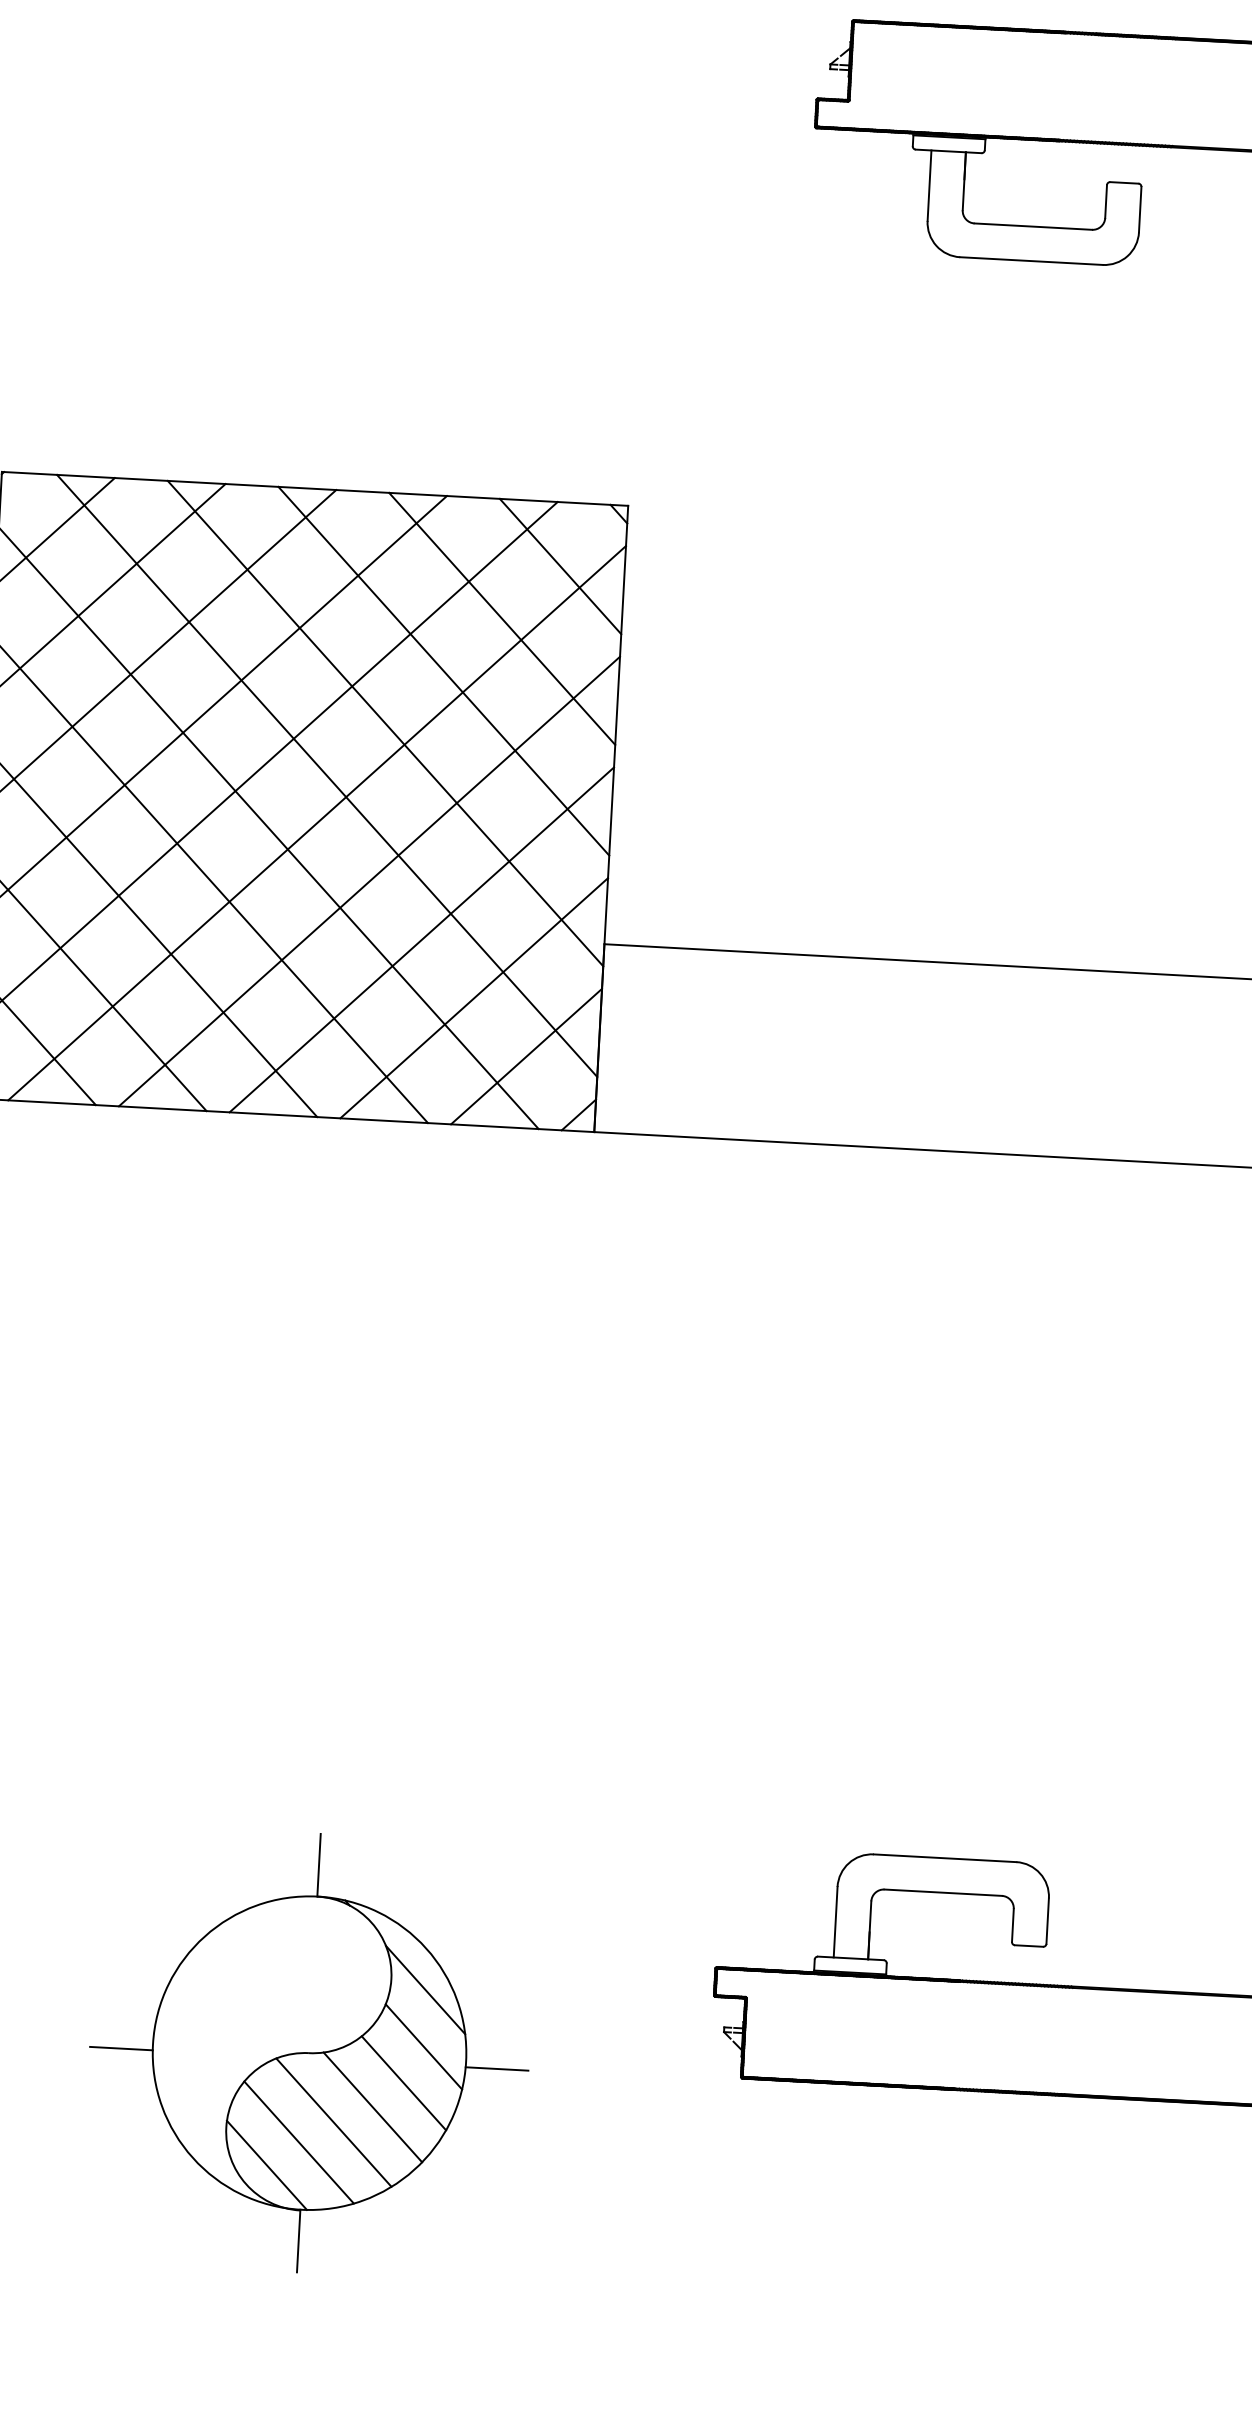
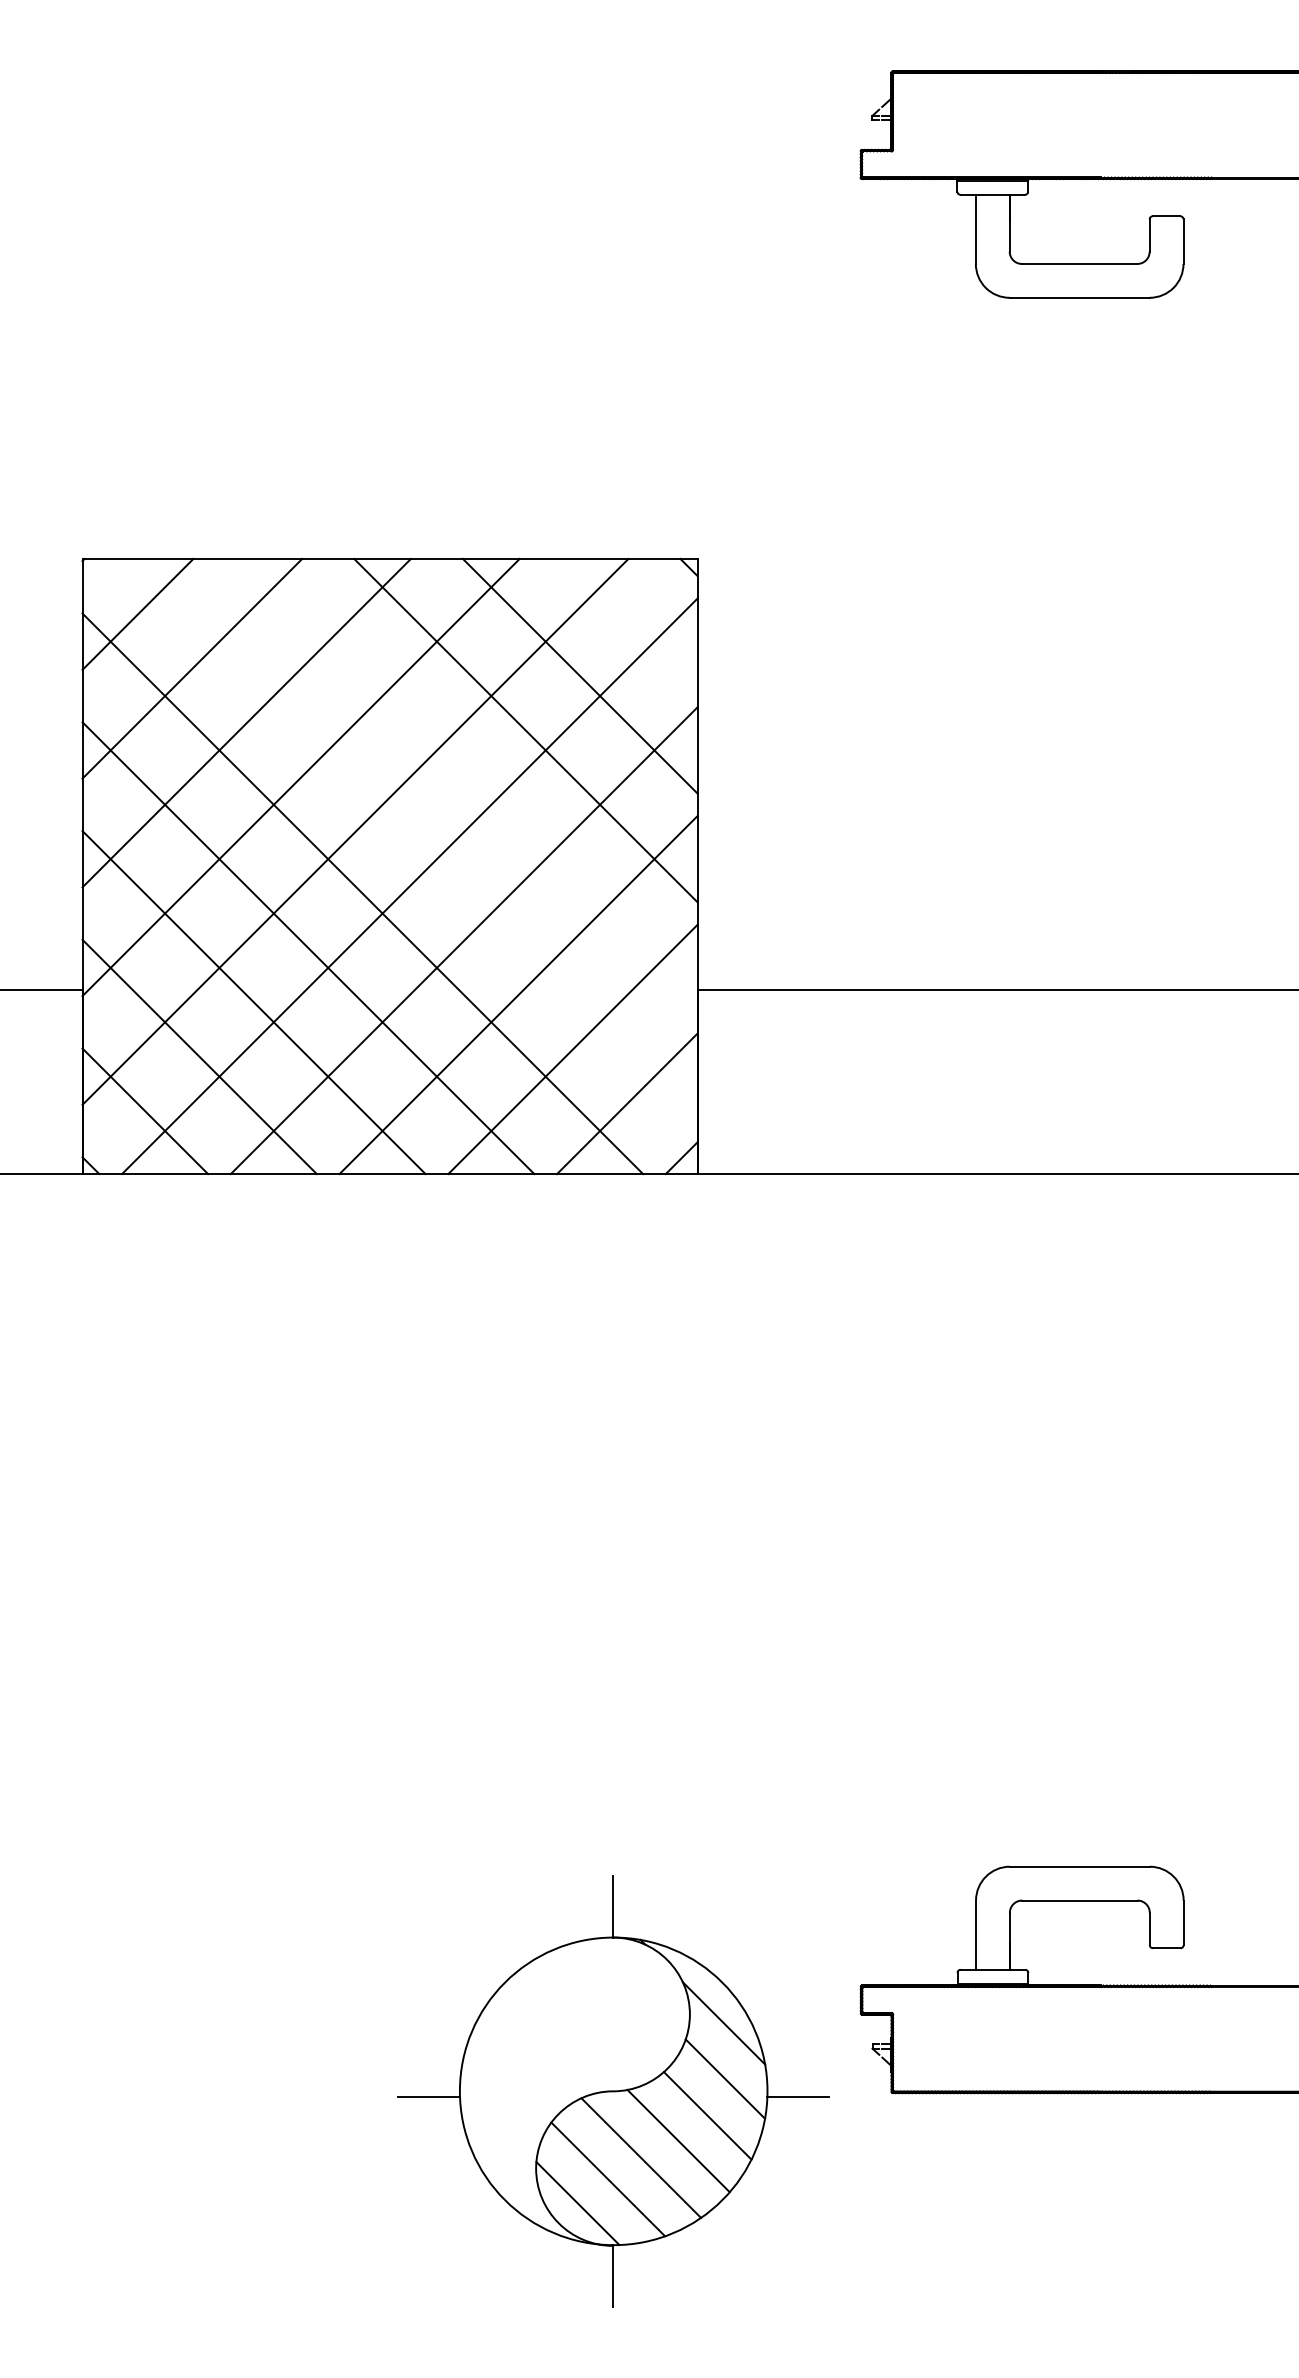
line: (560, 566) -> (634, 621), removed
line: (385, 723) -> (471, 784), removed
line: (326, 774) -> (416, 838), removed
part: (309, 2053) -> (613, 2091), moved

